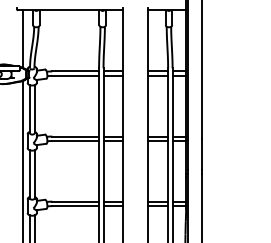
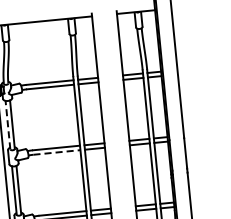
line: (30, 108) -> (8, 124), solid -> dashed
line: (76, 141) -> (57, 152), solid -> dashed

